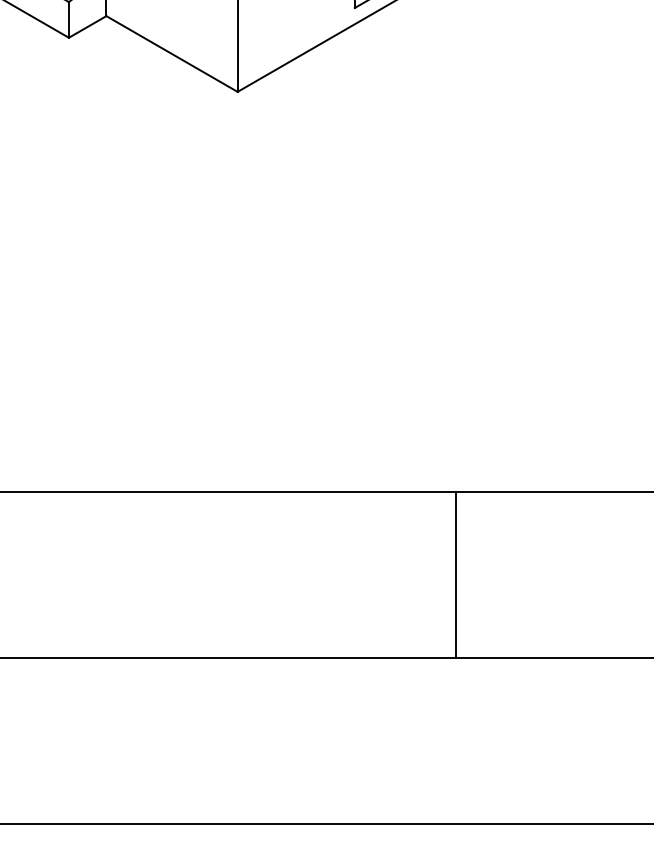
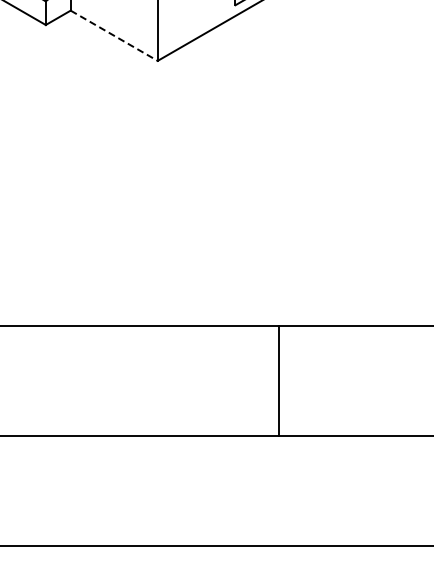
line: (172, 55) -> (114, 36), solid -> dashed
line: (455, 575) -> (279, 381), moved

